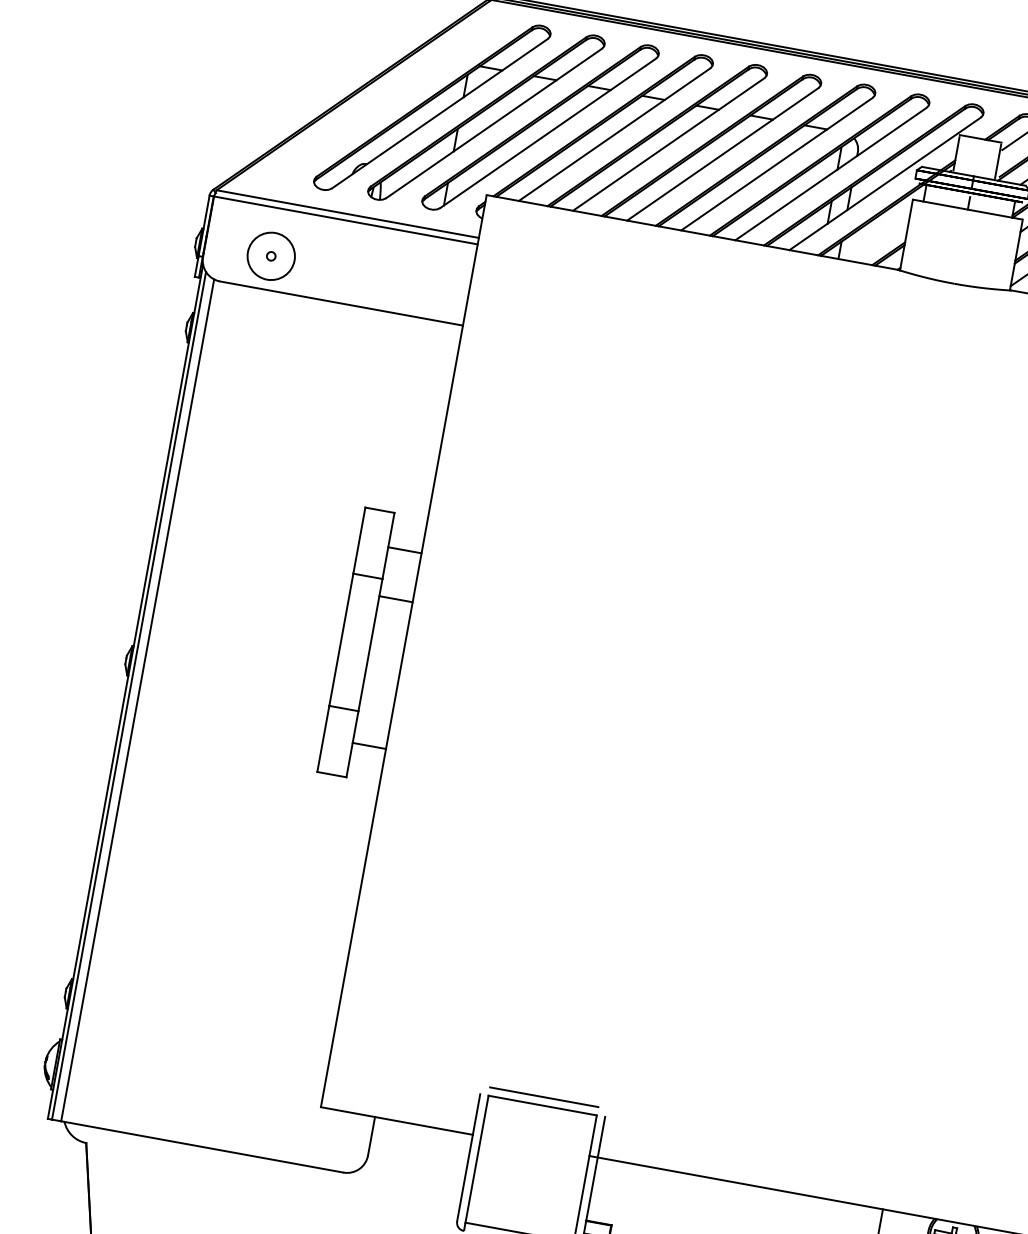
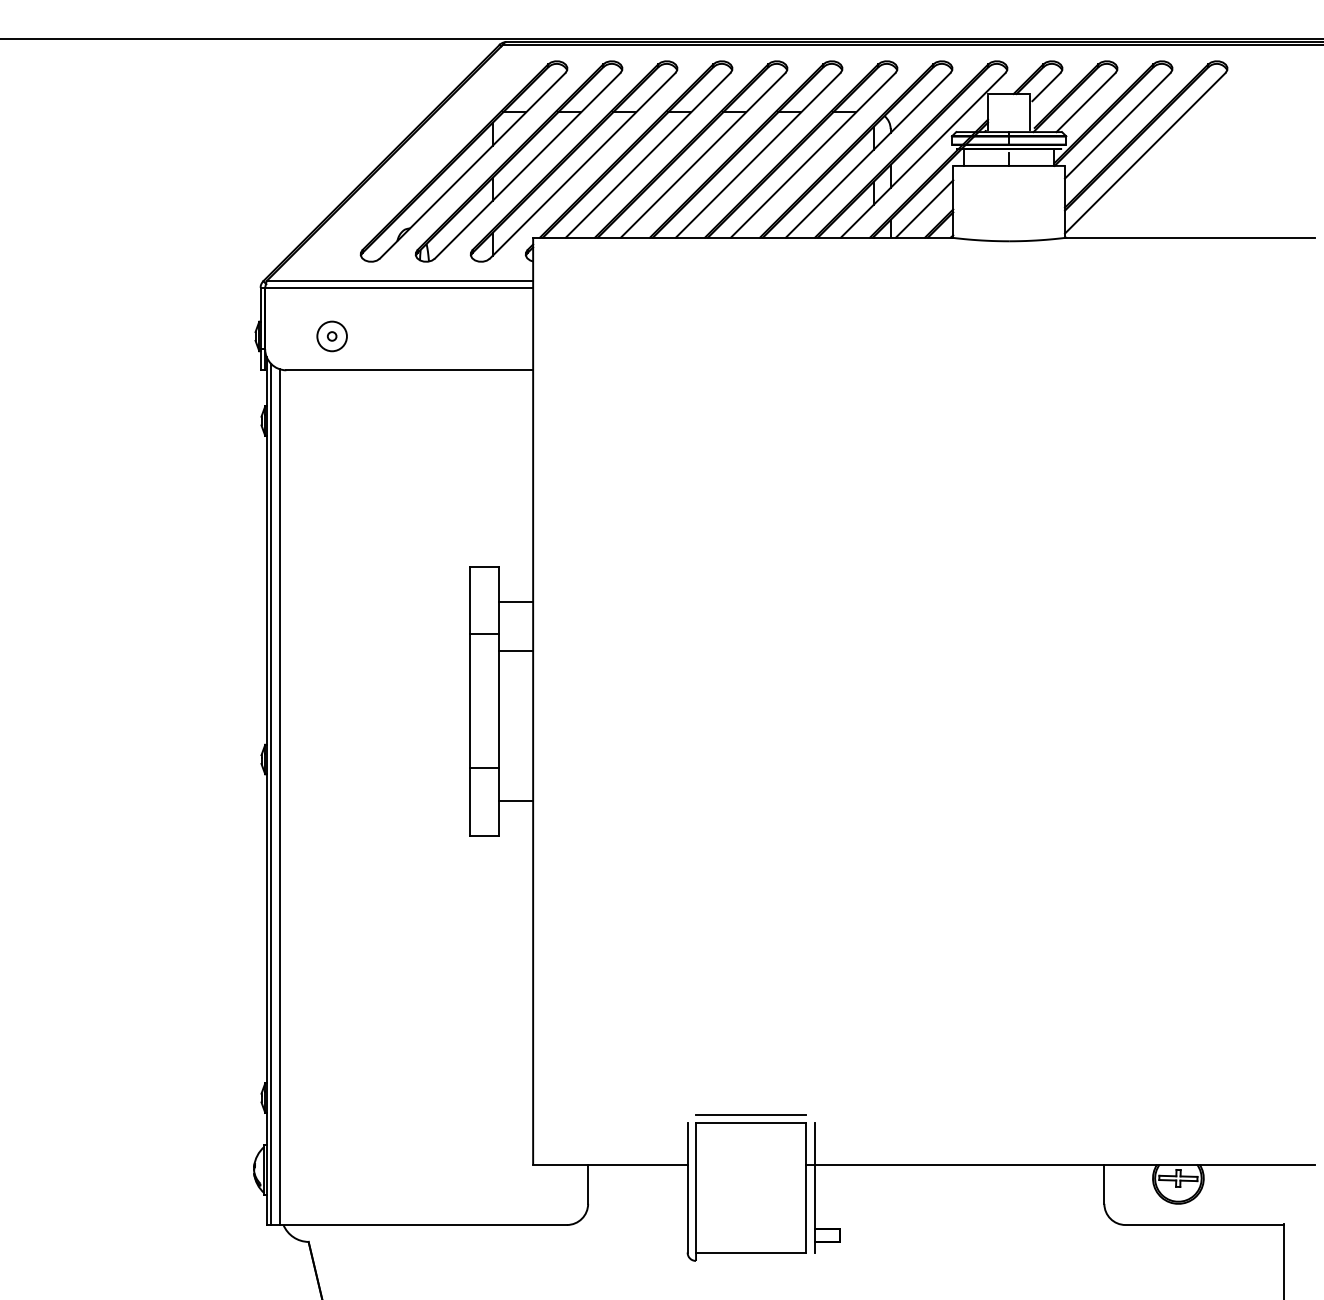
line: (876, 236) -> (924, 208), added
circle: (270, 256) -> (331, 336), size x0.62

